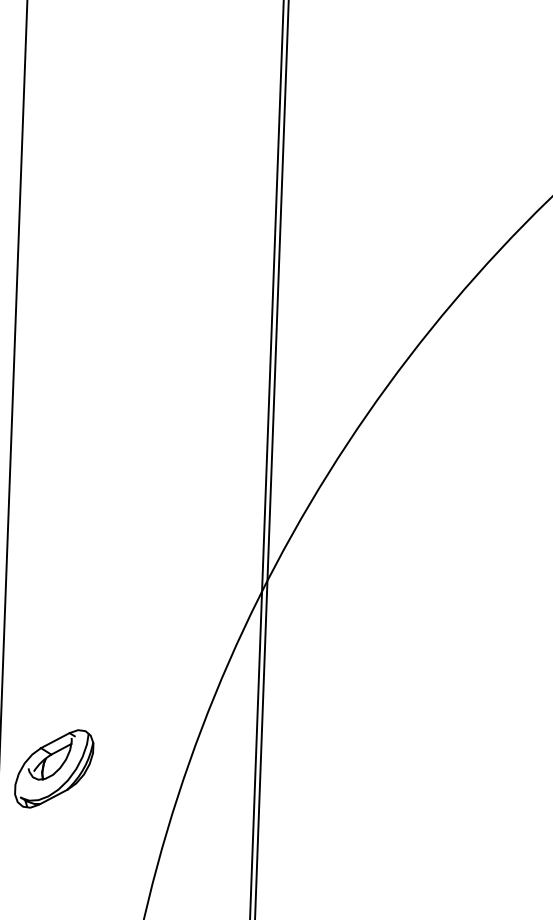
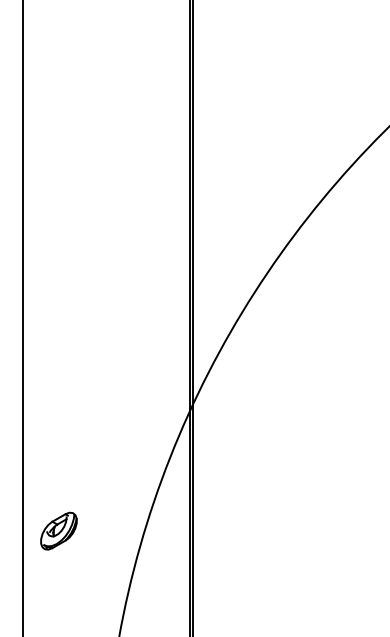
part: (53, 767) -> (58, 530), size x0.71

